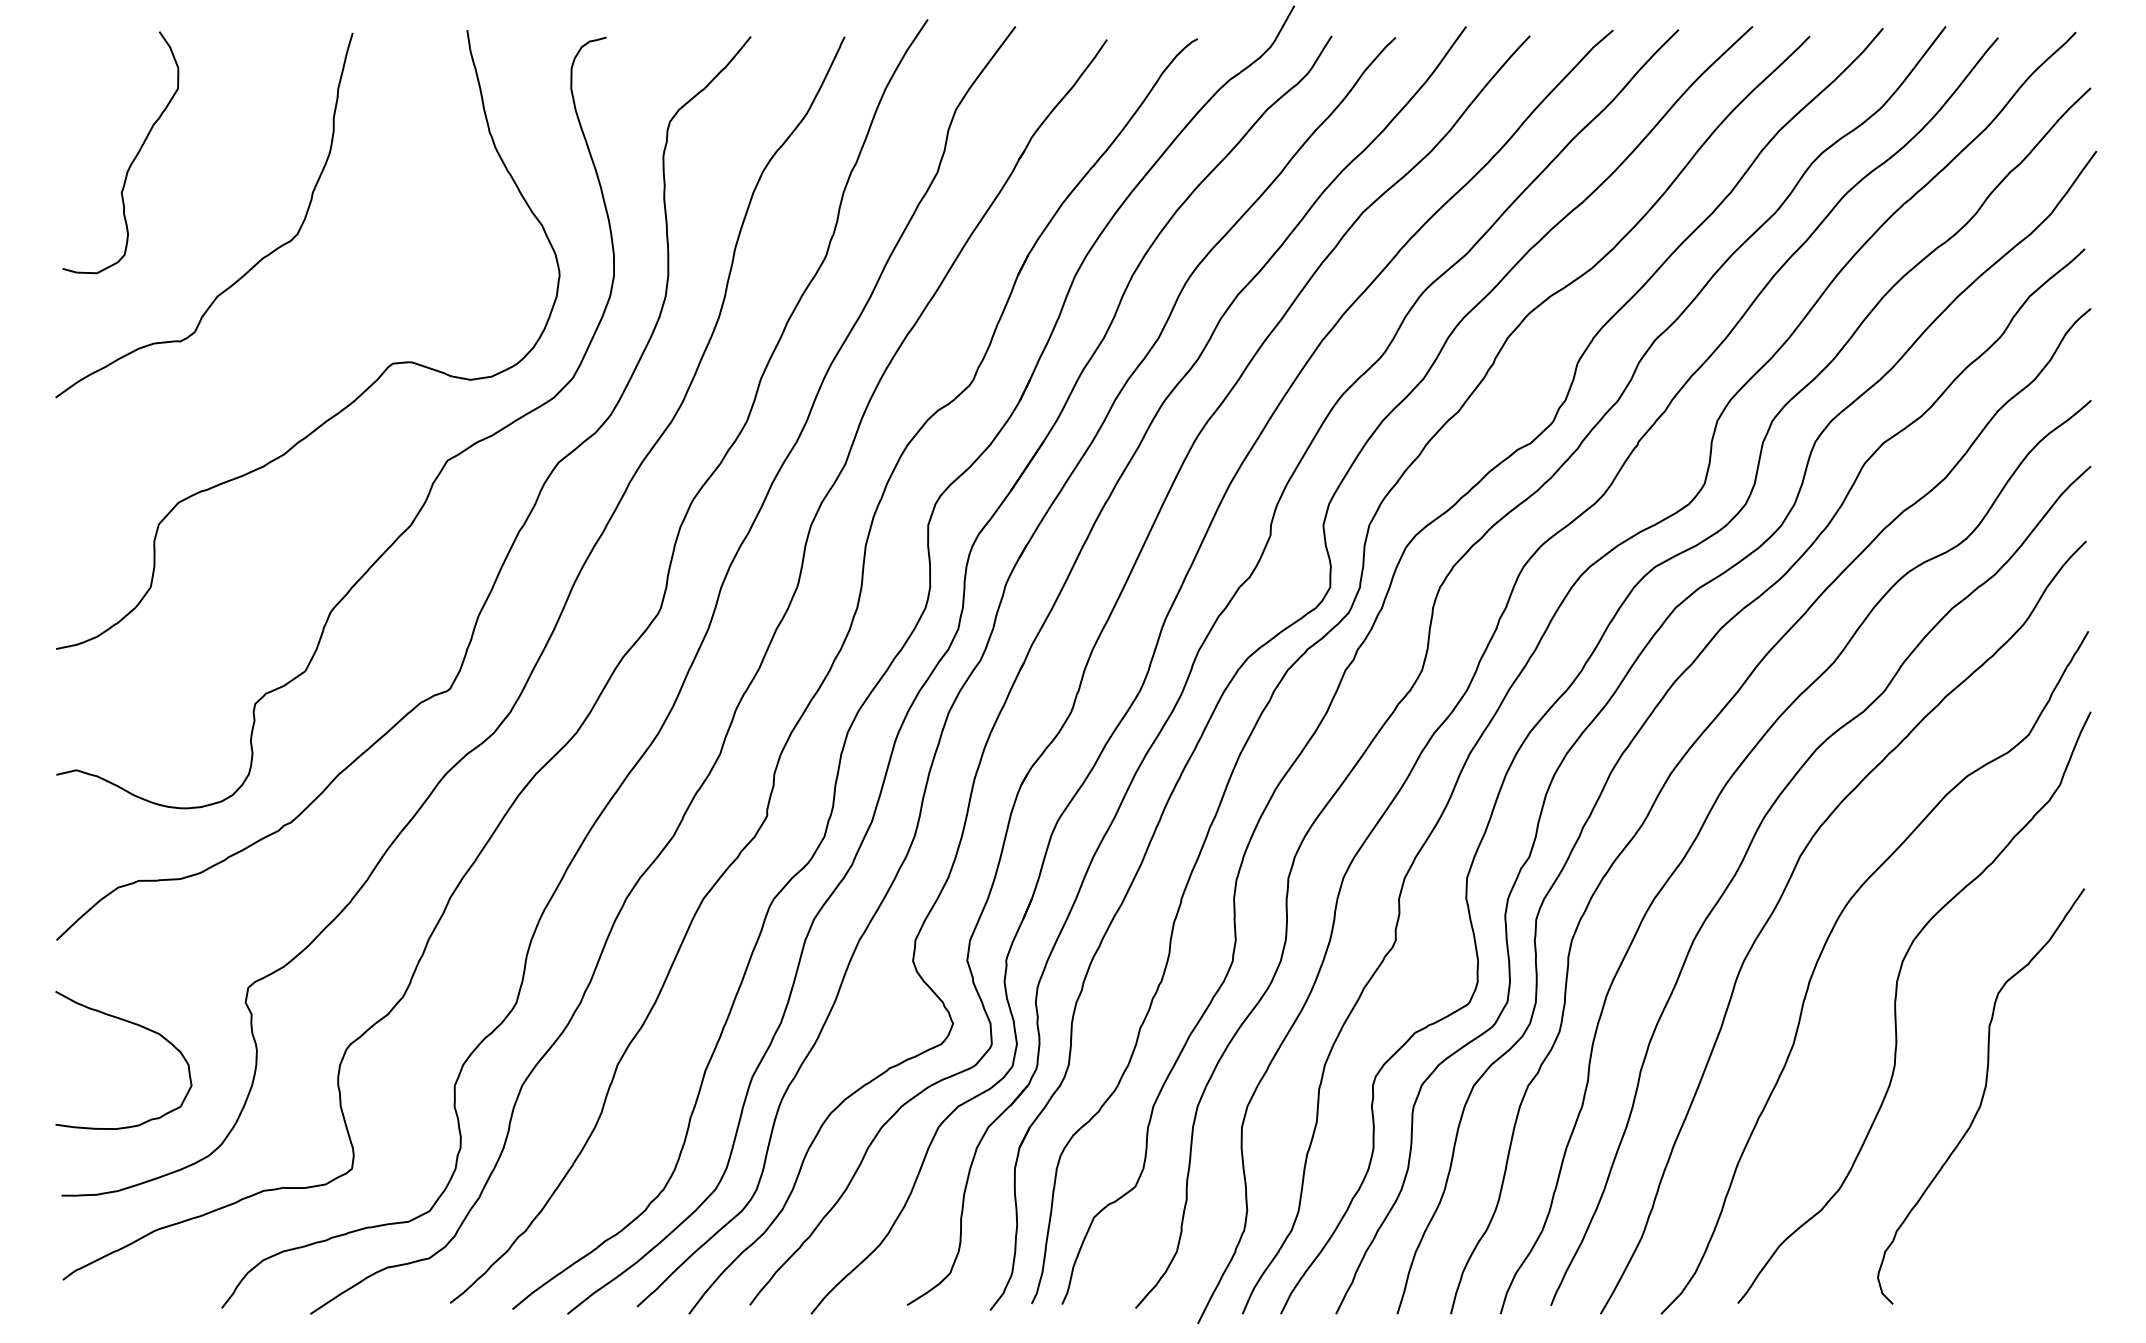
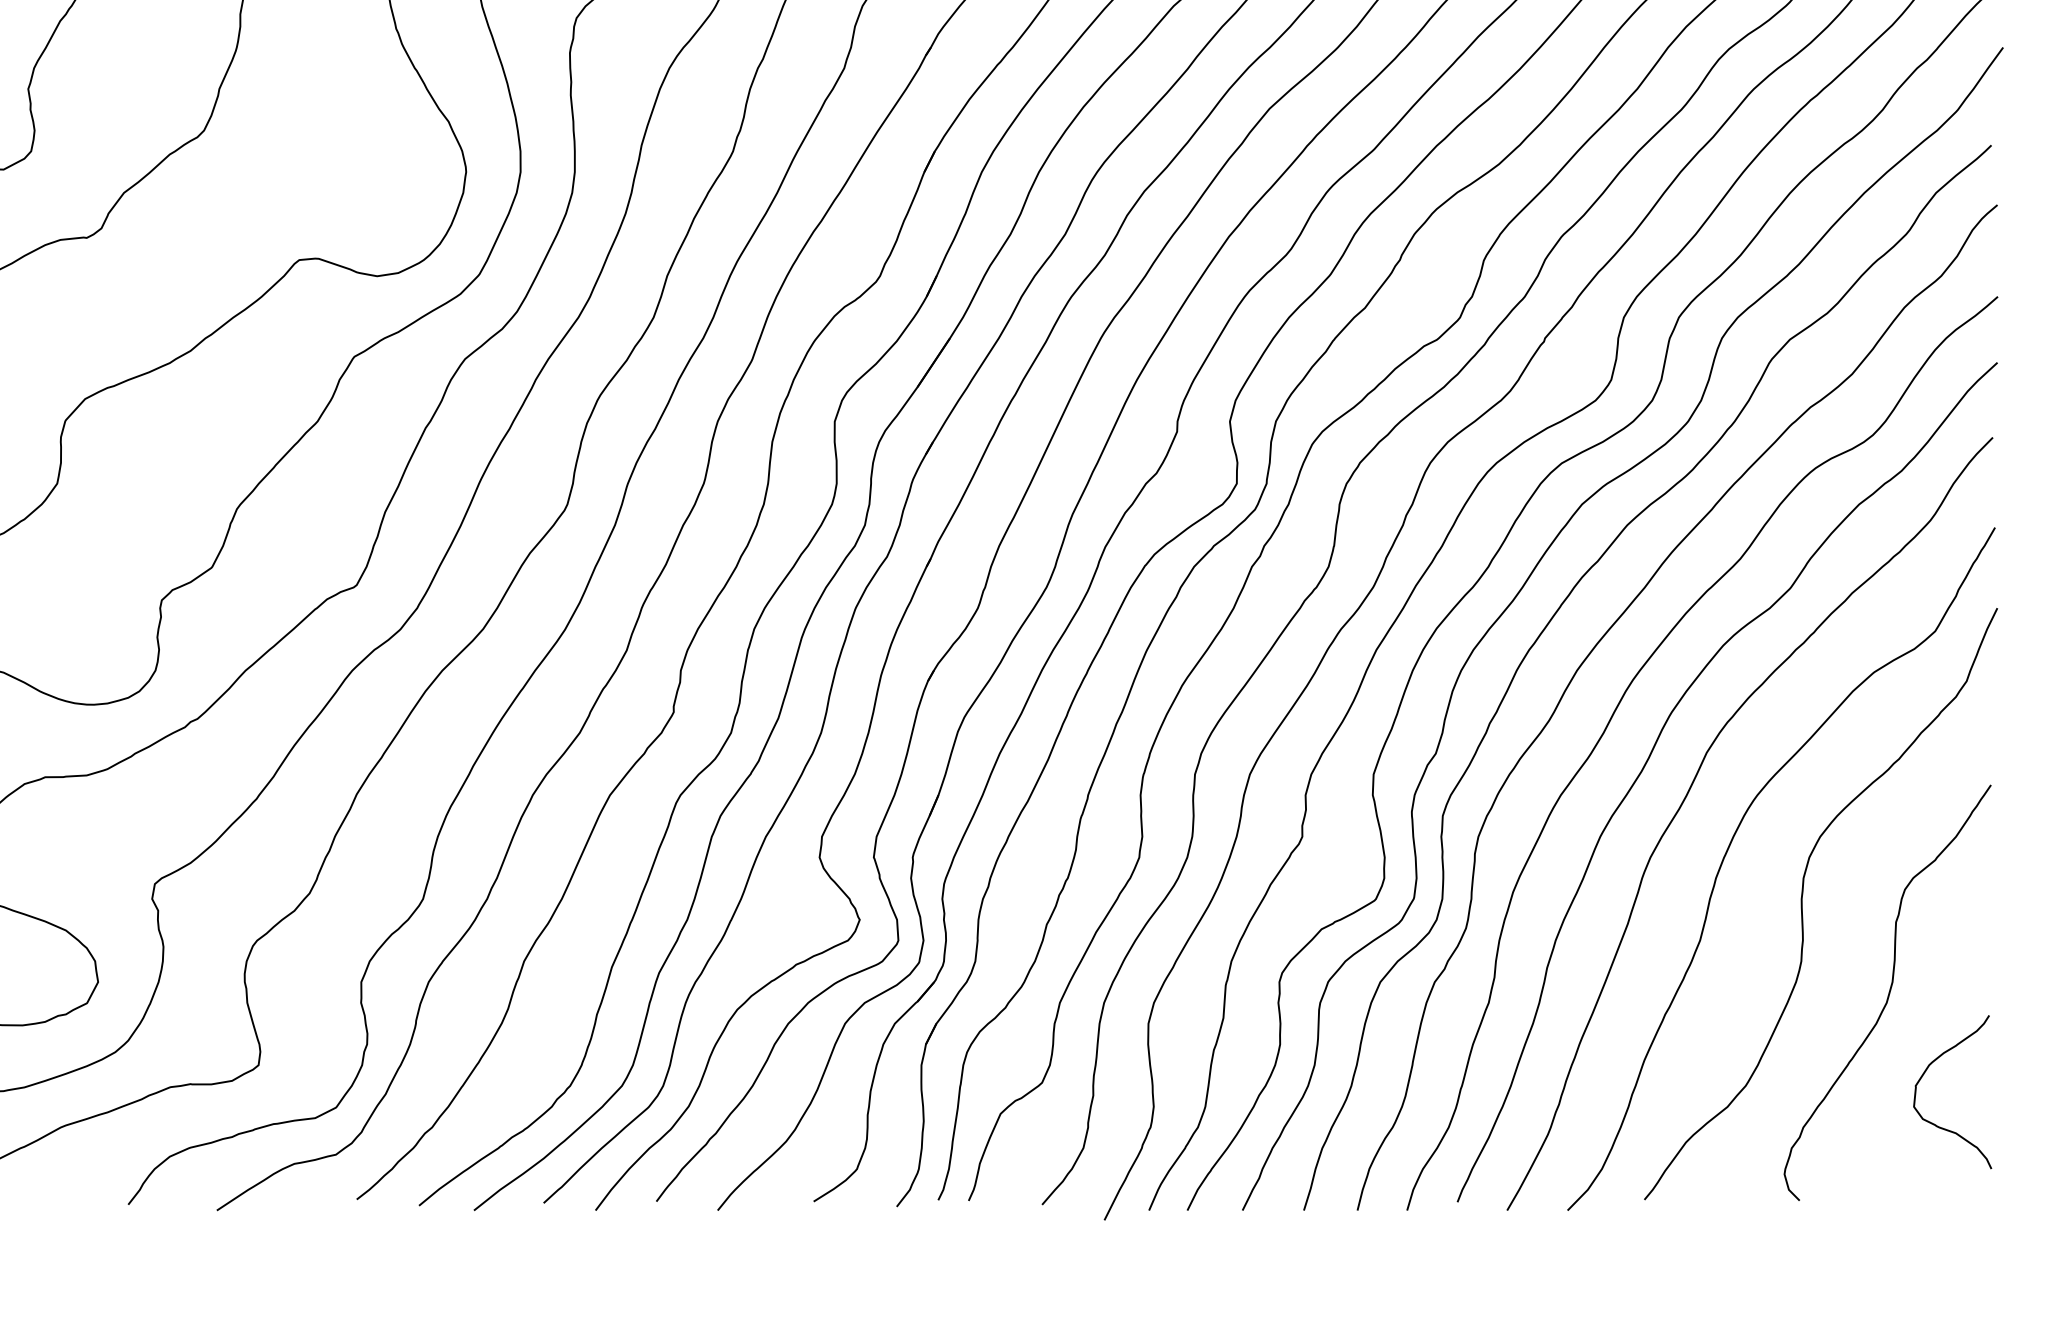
curve: (2018, 1177) -> (1925, 1073), added

